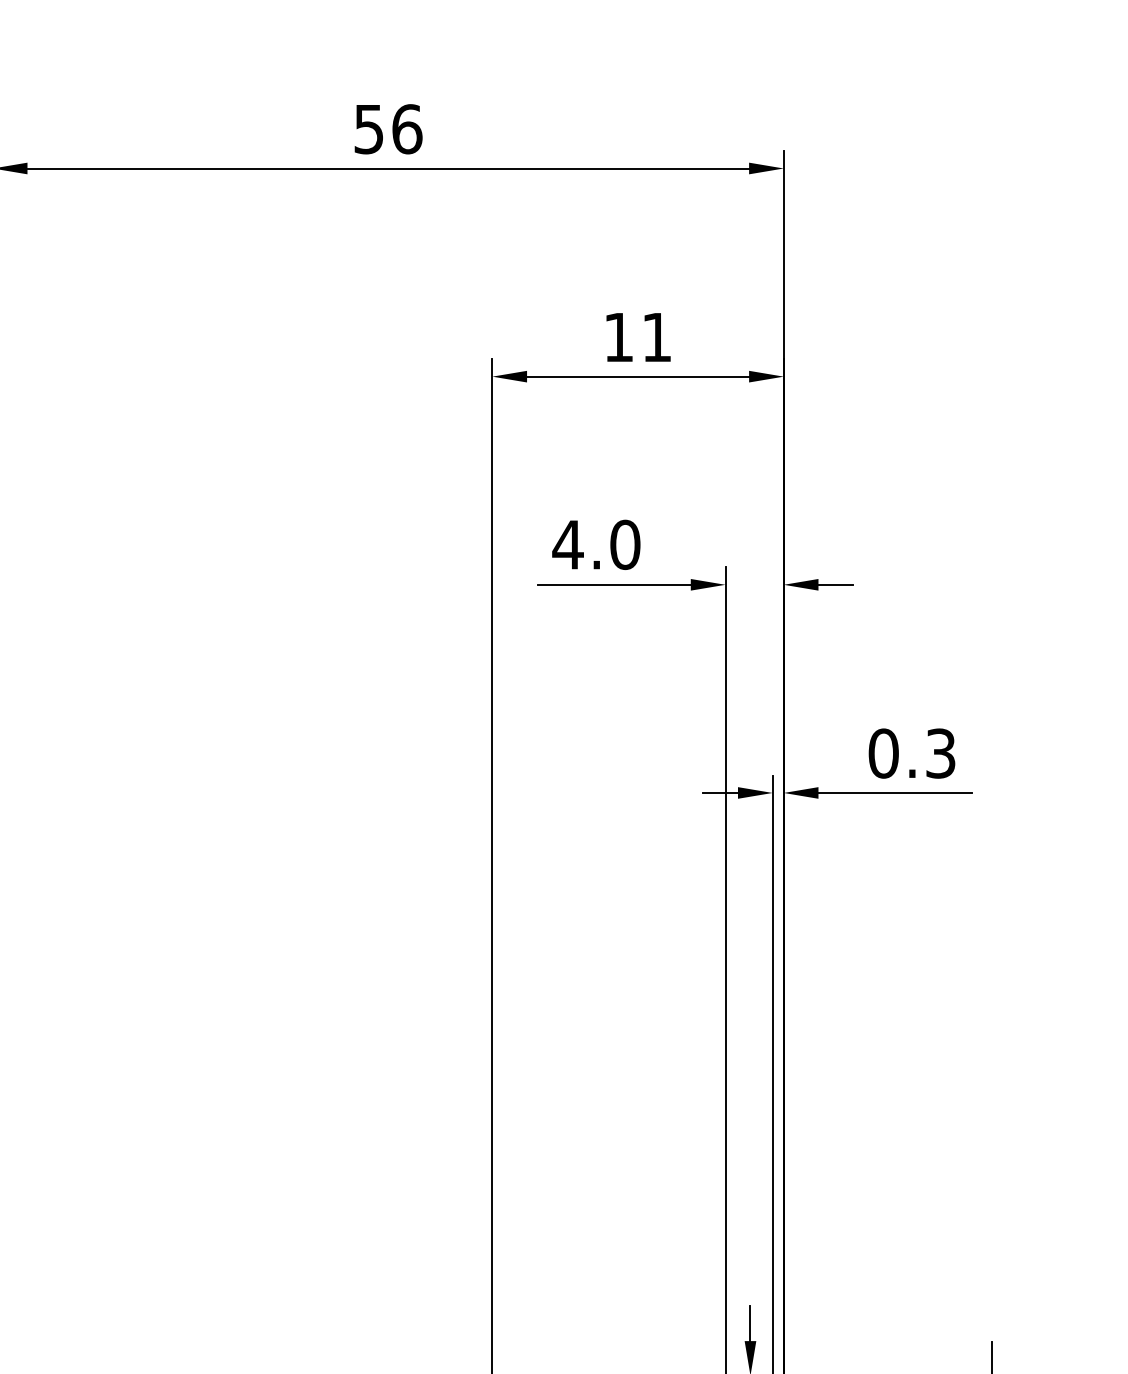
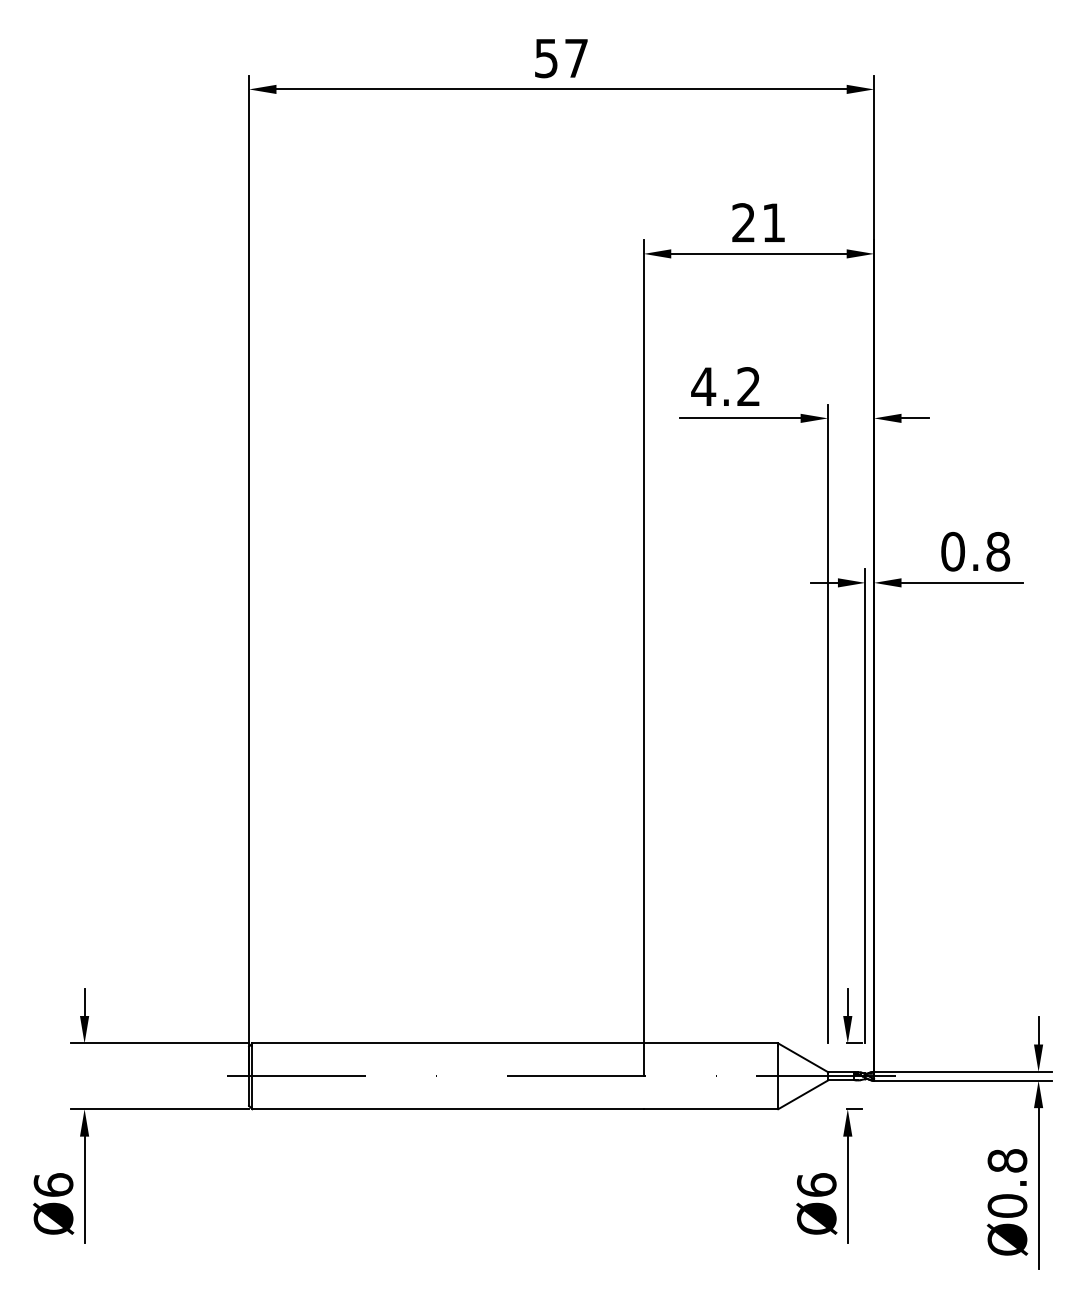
text: (407, 129) -> (576, 58), 56 -> 57
text: (618, 336) -> (743, 222), 11 -> 21
text: (624, 544) -> (748, 386), 4.0 -> 4.2
text: (941, 753) -> (998, 551), 0.3 -> 0.8

